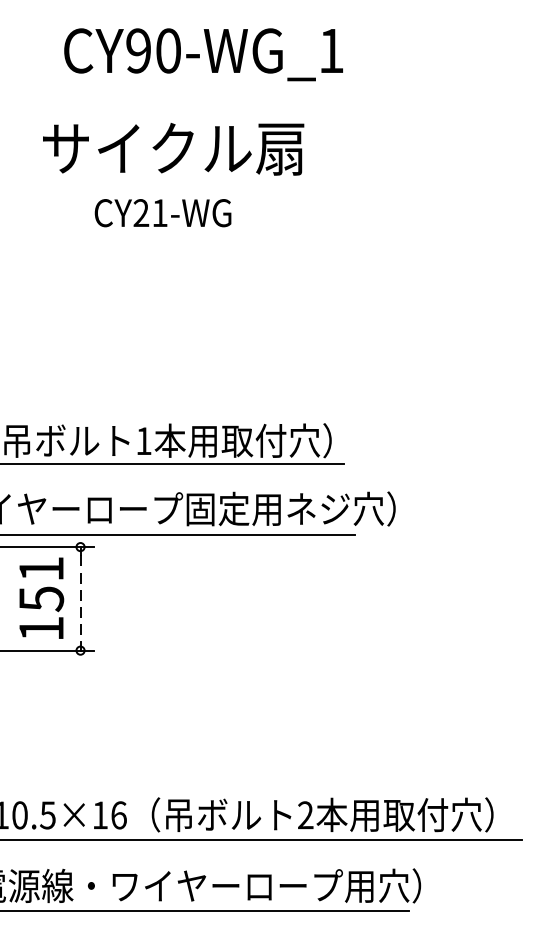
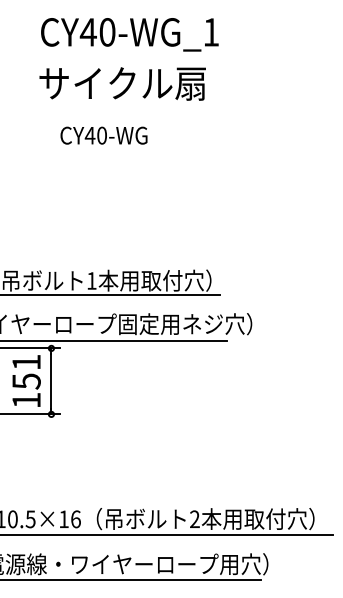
text: (137, 51) -> (87, 32), CY90-WG_1 -> CY40-WG_1
text: (173, 148) -> (122, 83), moved
text: (149, 212) -> (95, 135), CY21-WG -> CY40-WG
line: (80, 599) -> (51, 381), dashed -> solid

